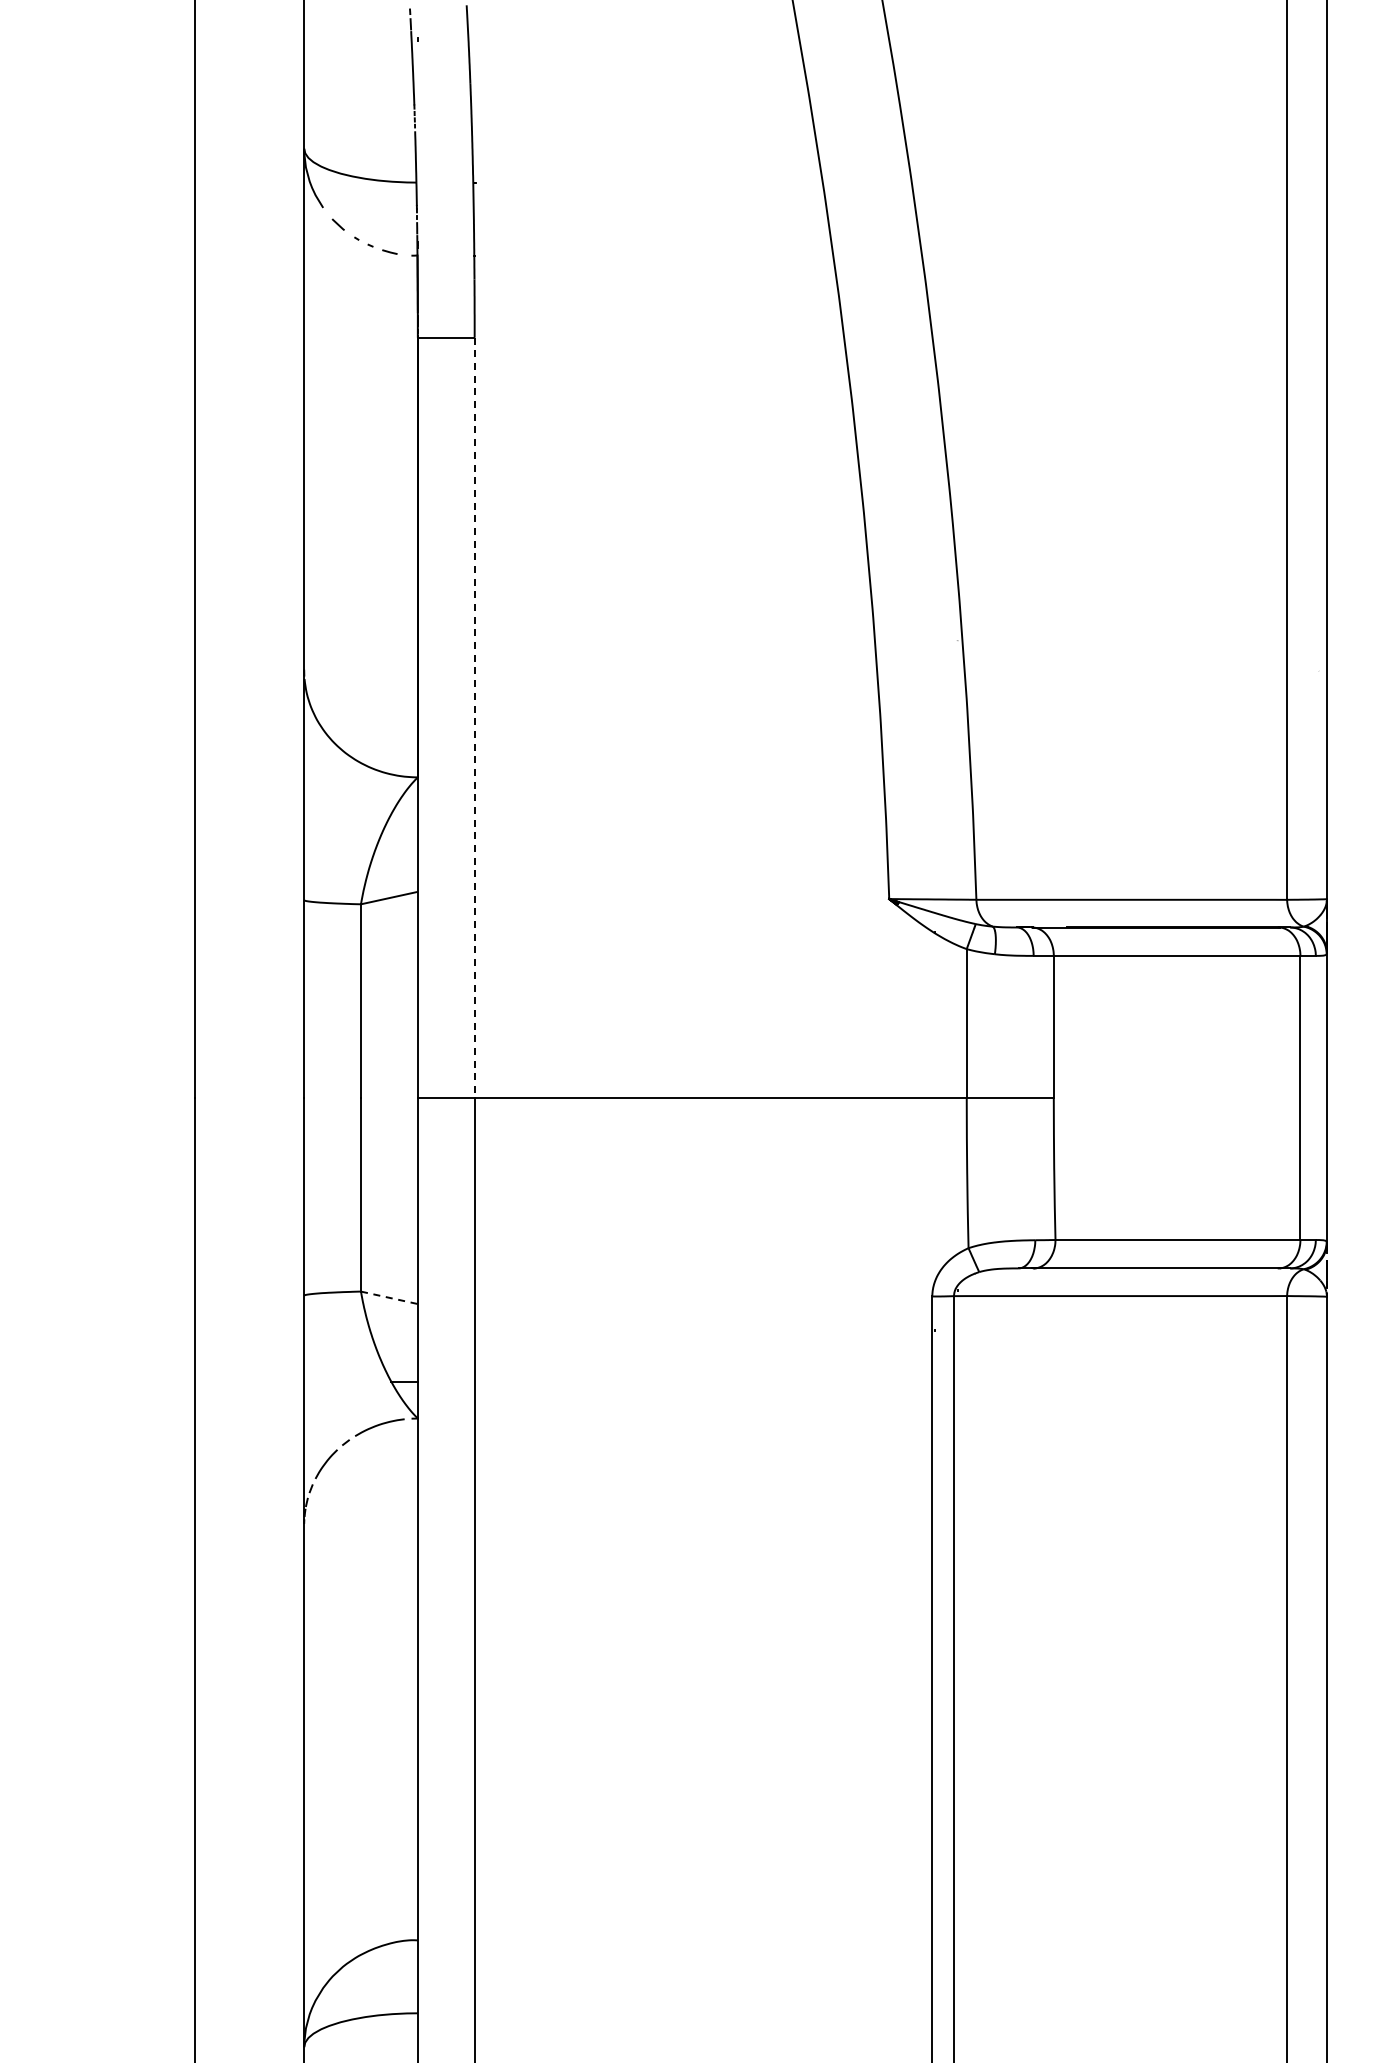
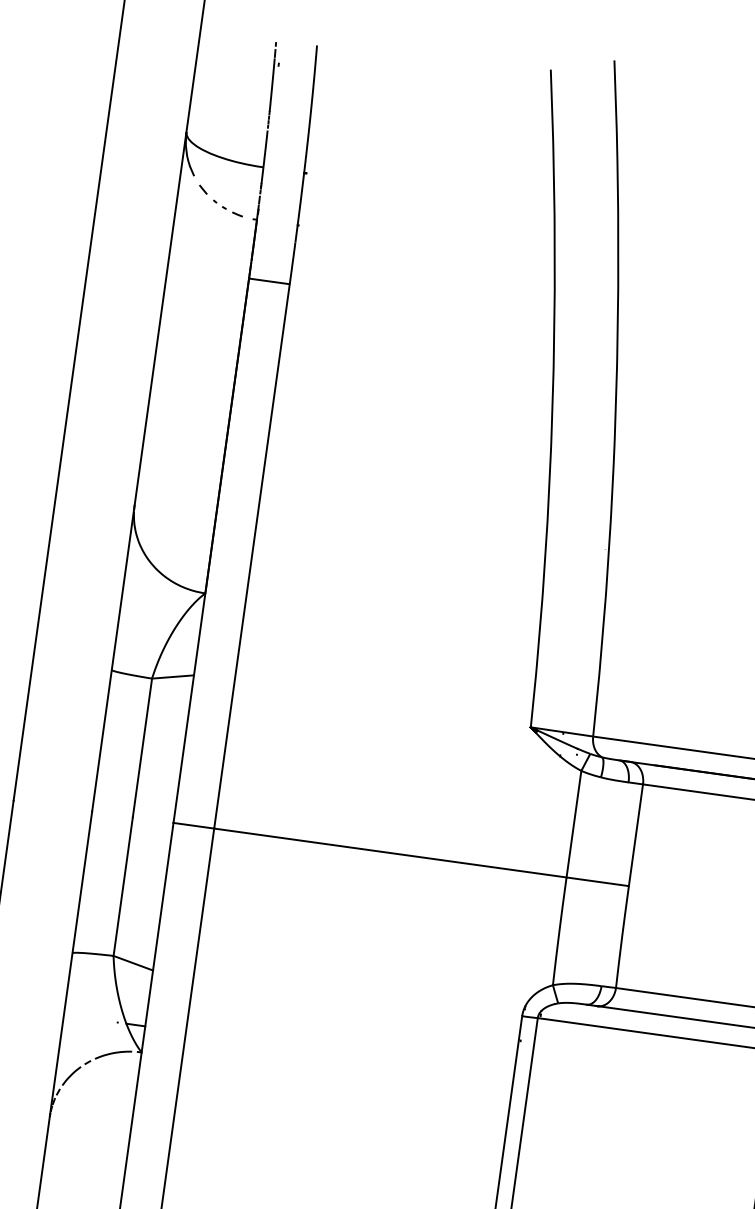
line: (474, 718) -> (251, 556), dashed -> solid
line: (389, 1297) -> (133, 962), dashed -> solid

